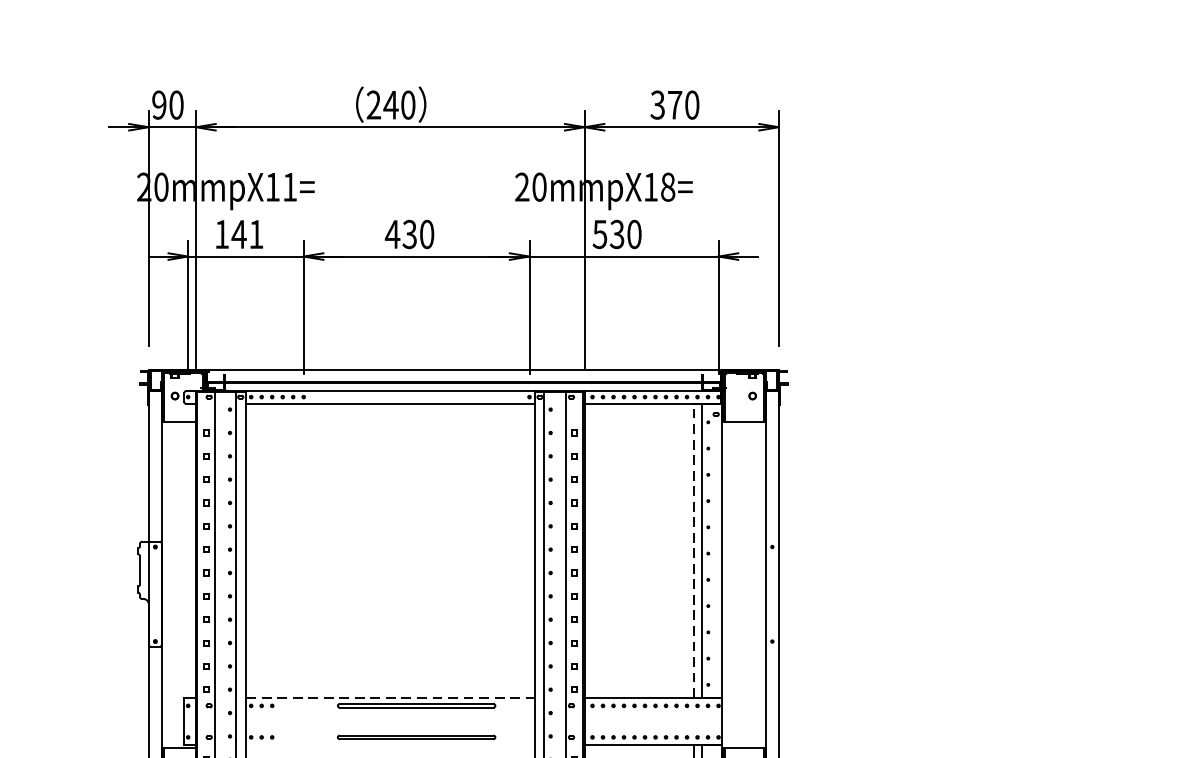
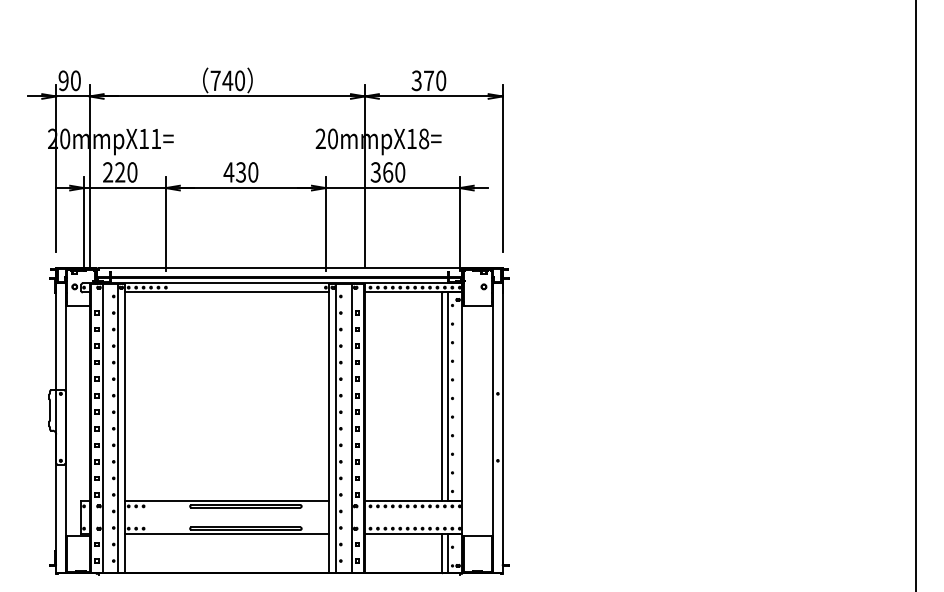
text: (373, 104) -> (215, 80), 240 -> 740
text: (239, 234) -> (120, 172), 141 -> 220
text: (609, 234) -> (382, 172), 530 -> 360
line: (694, 552) -> (442, 397), dashed -> solid
line: (390, 697) -> (227, 500), dashed -> solid
line: (390, 745) -> (227, 534), added

